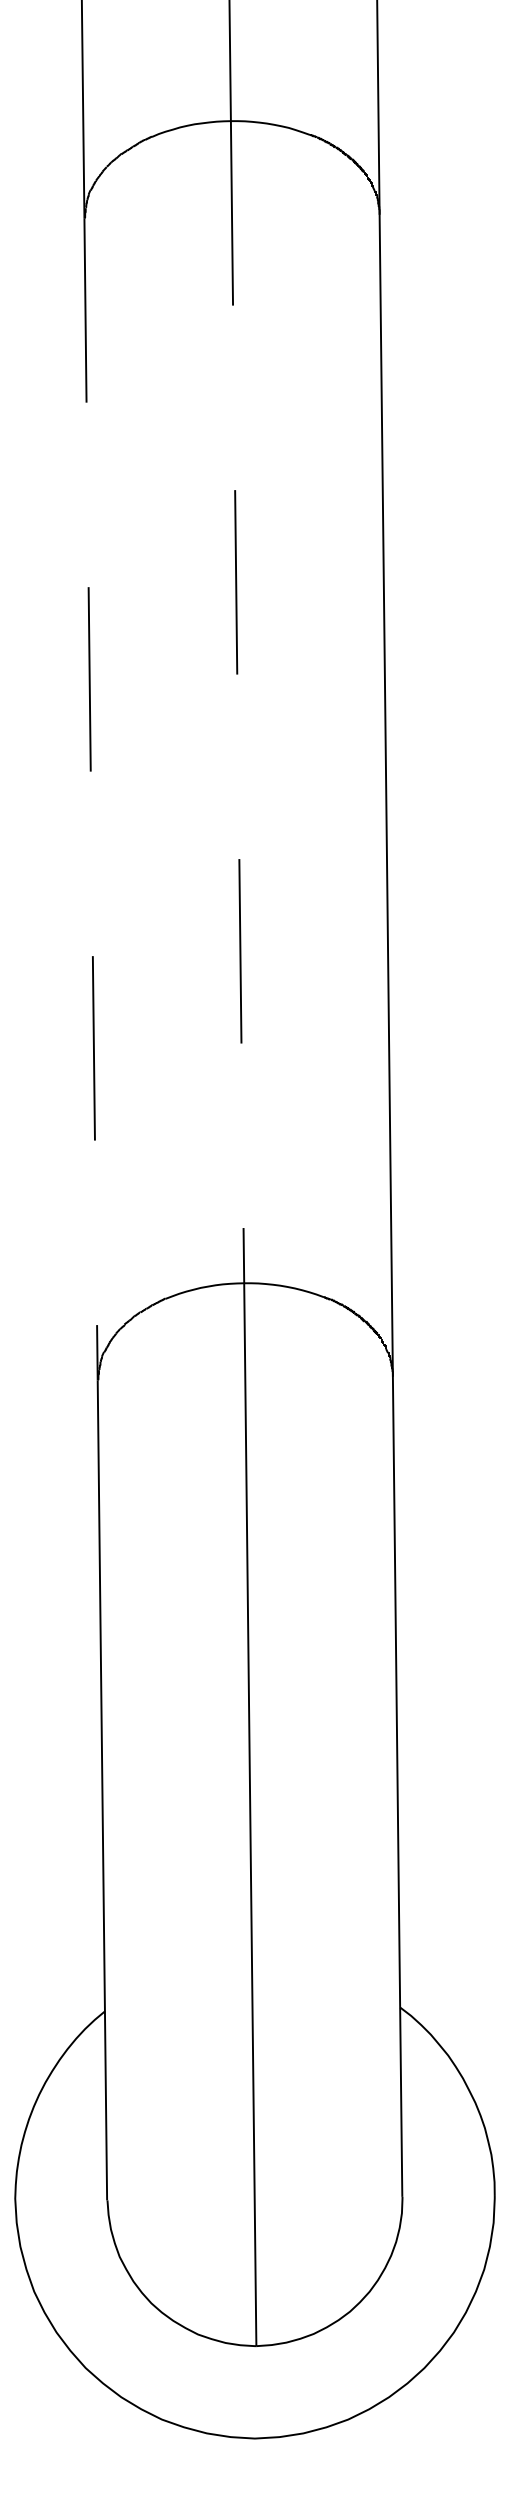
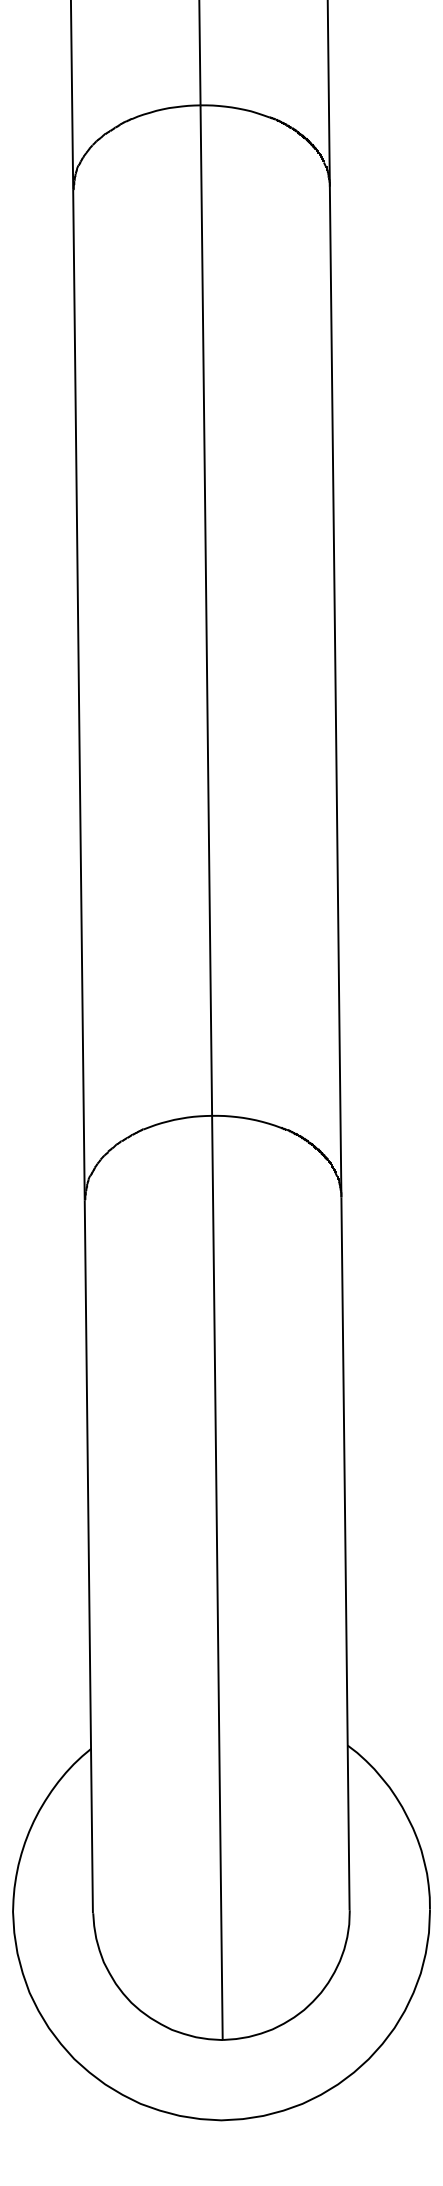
line: (237, 702) -> (206, 610), dashed -> solid
line: (91, 799) -> (79, 695), dashed -> solid

